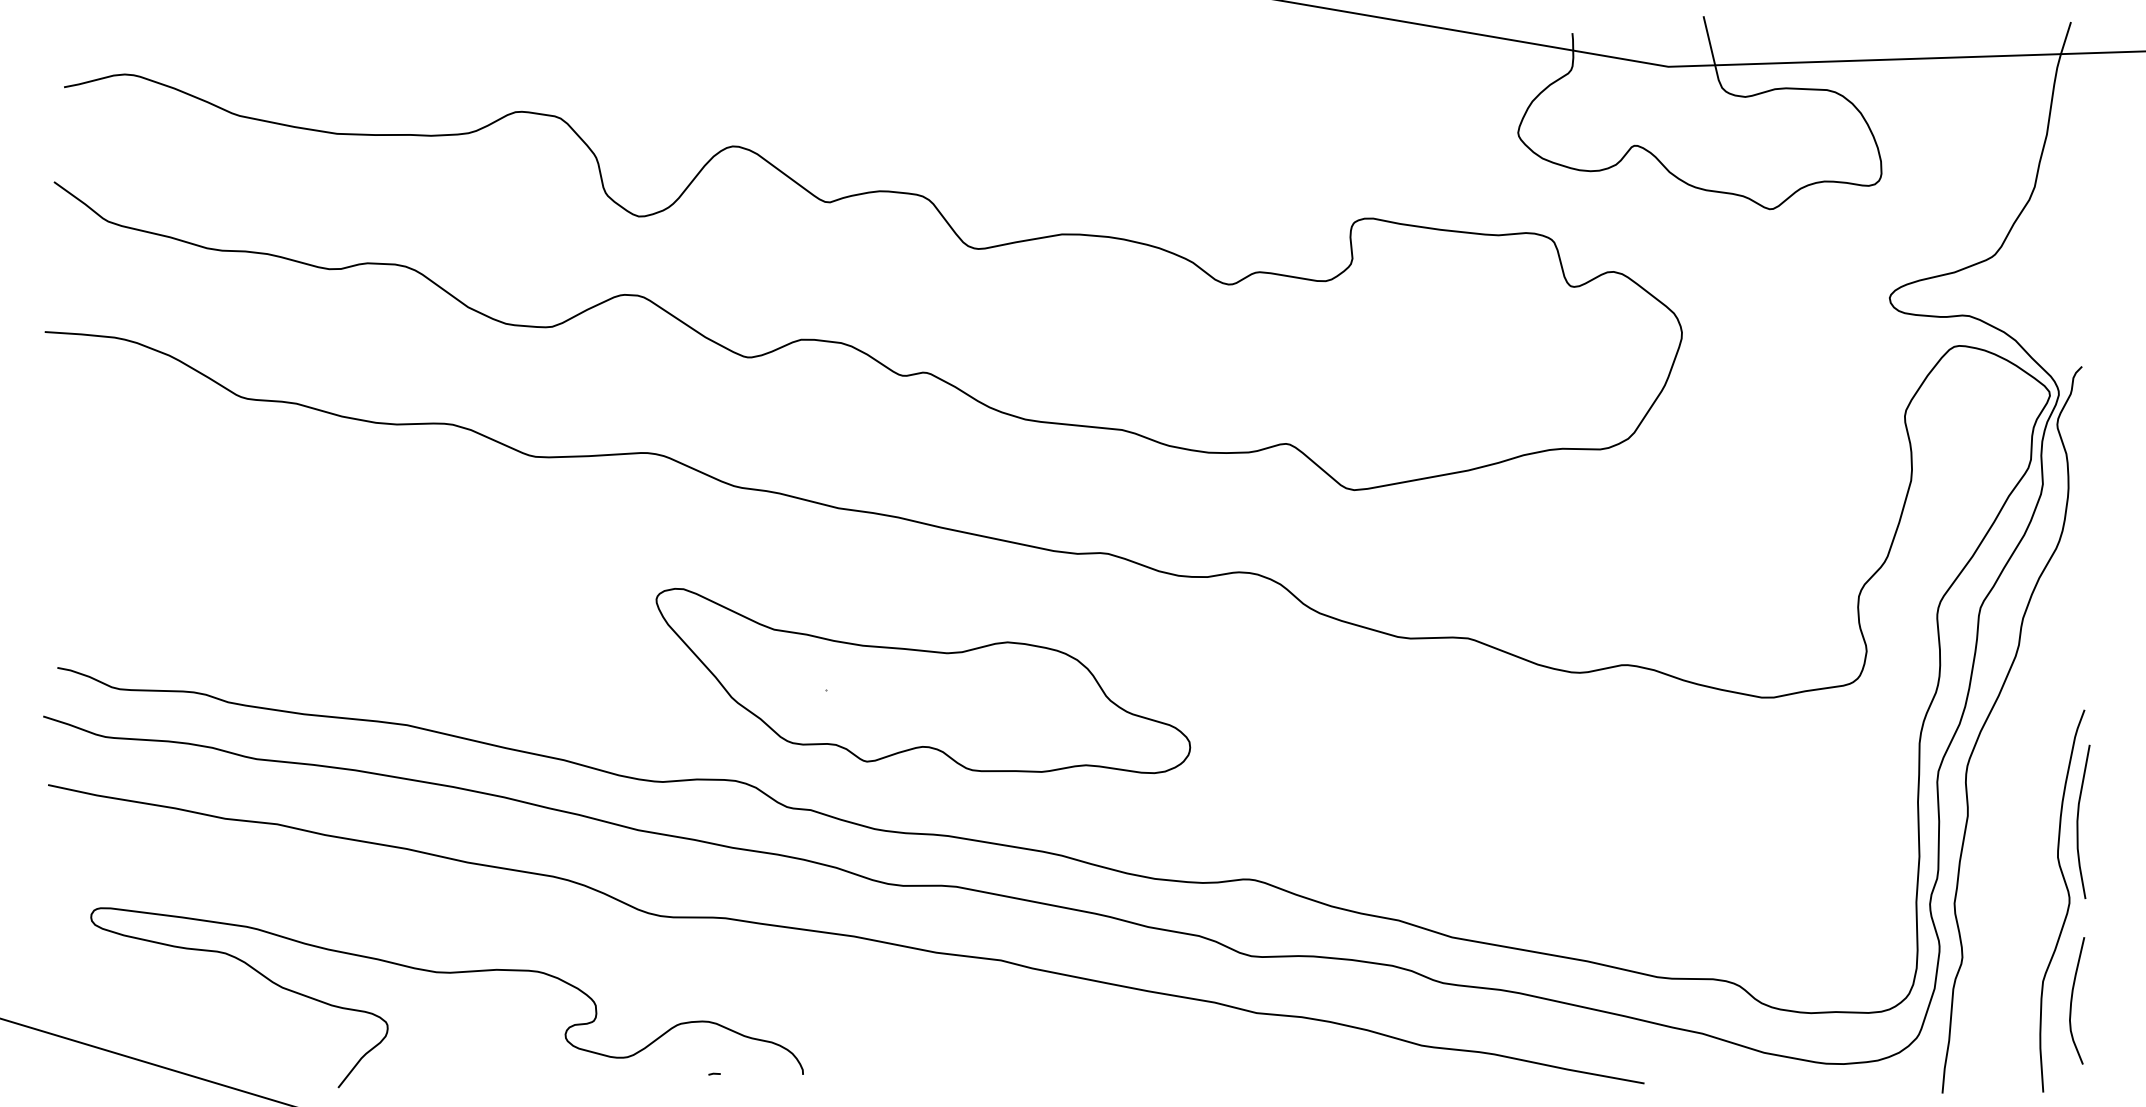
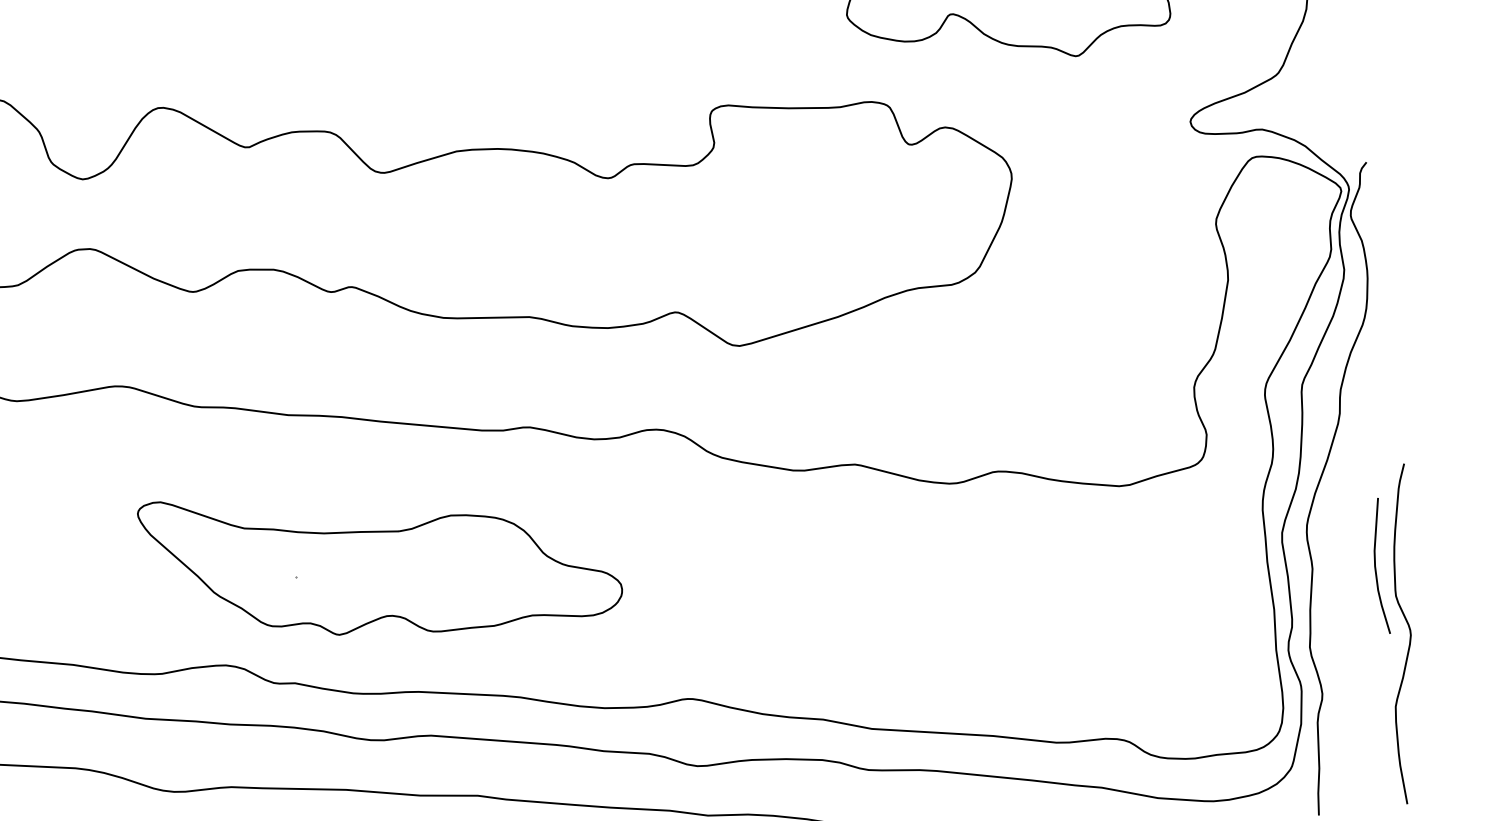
curve: (2078, 821) -> (1376, 566), moved
curve: (2072, 1000) -> (1423, 720), removed

